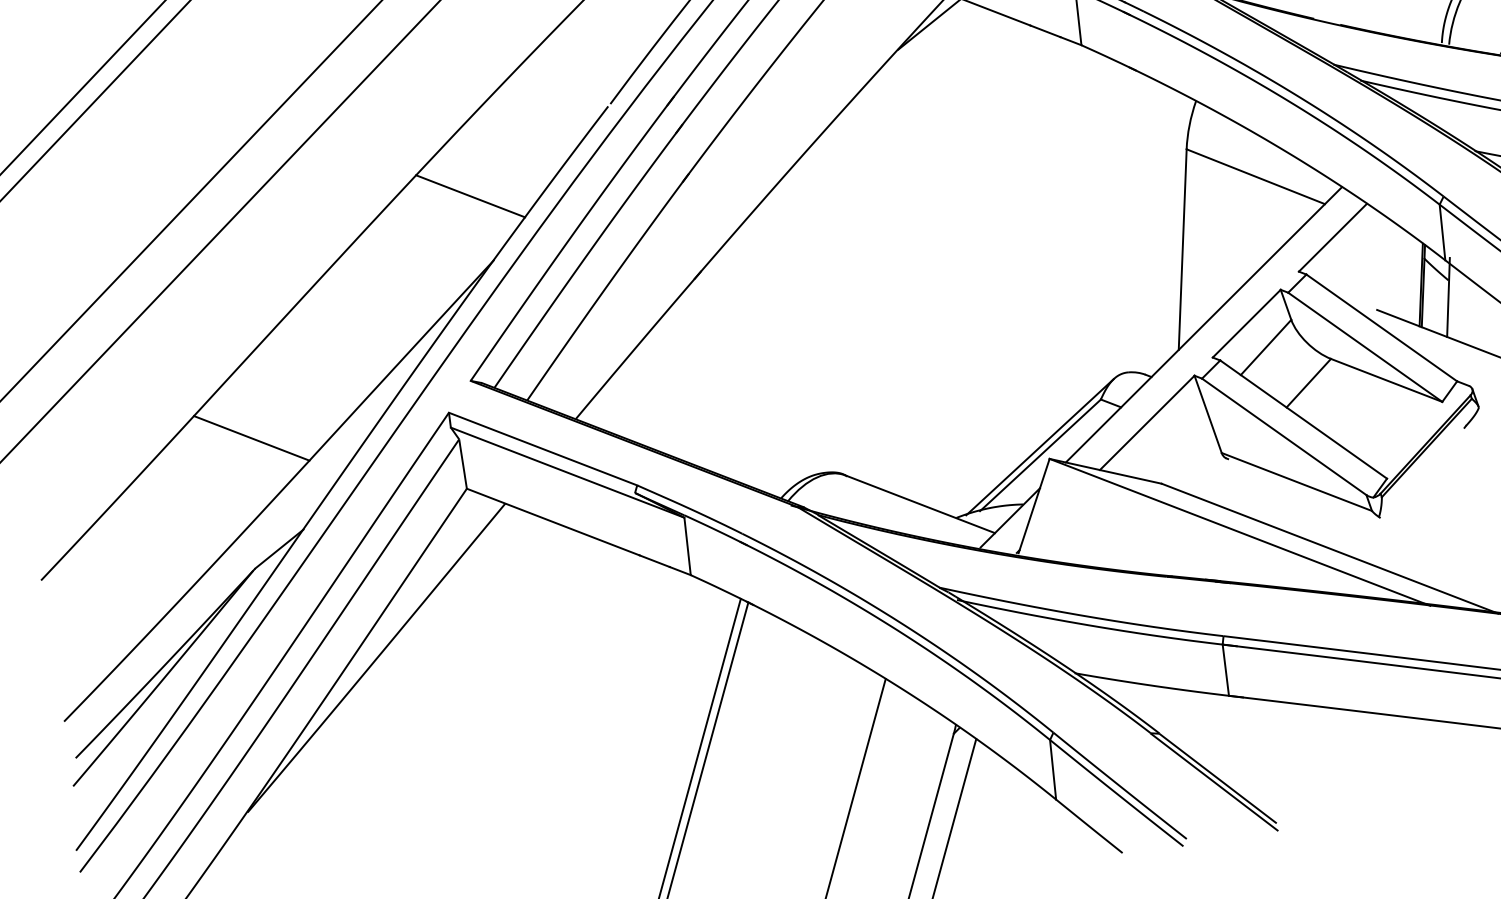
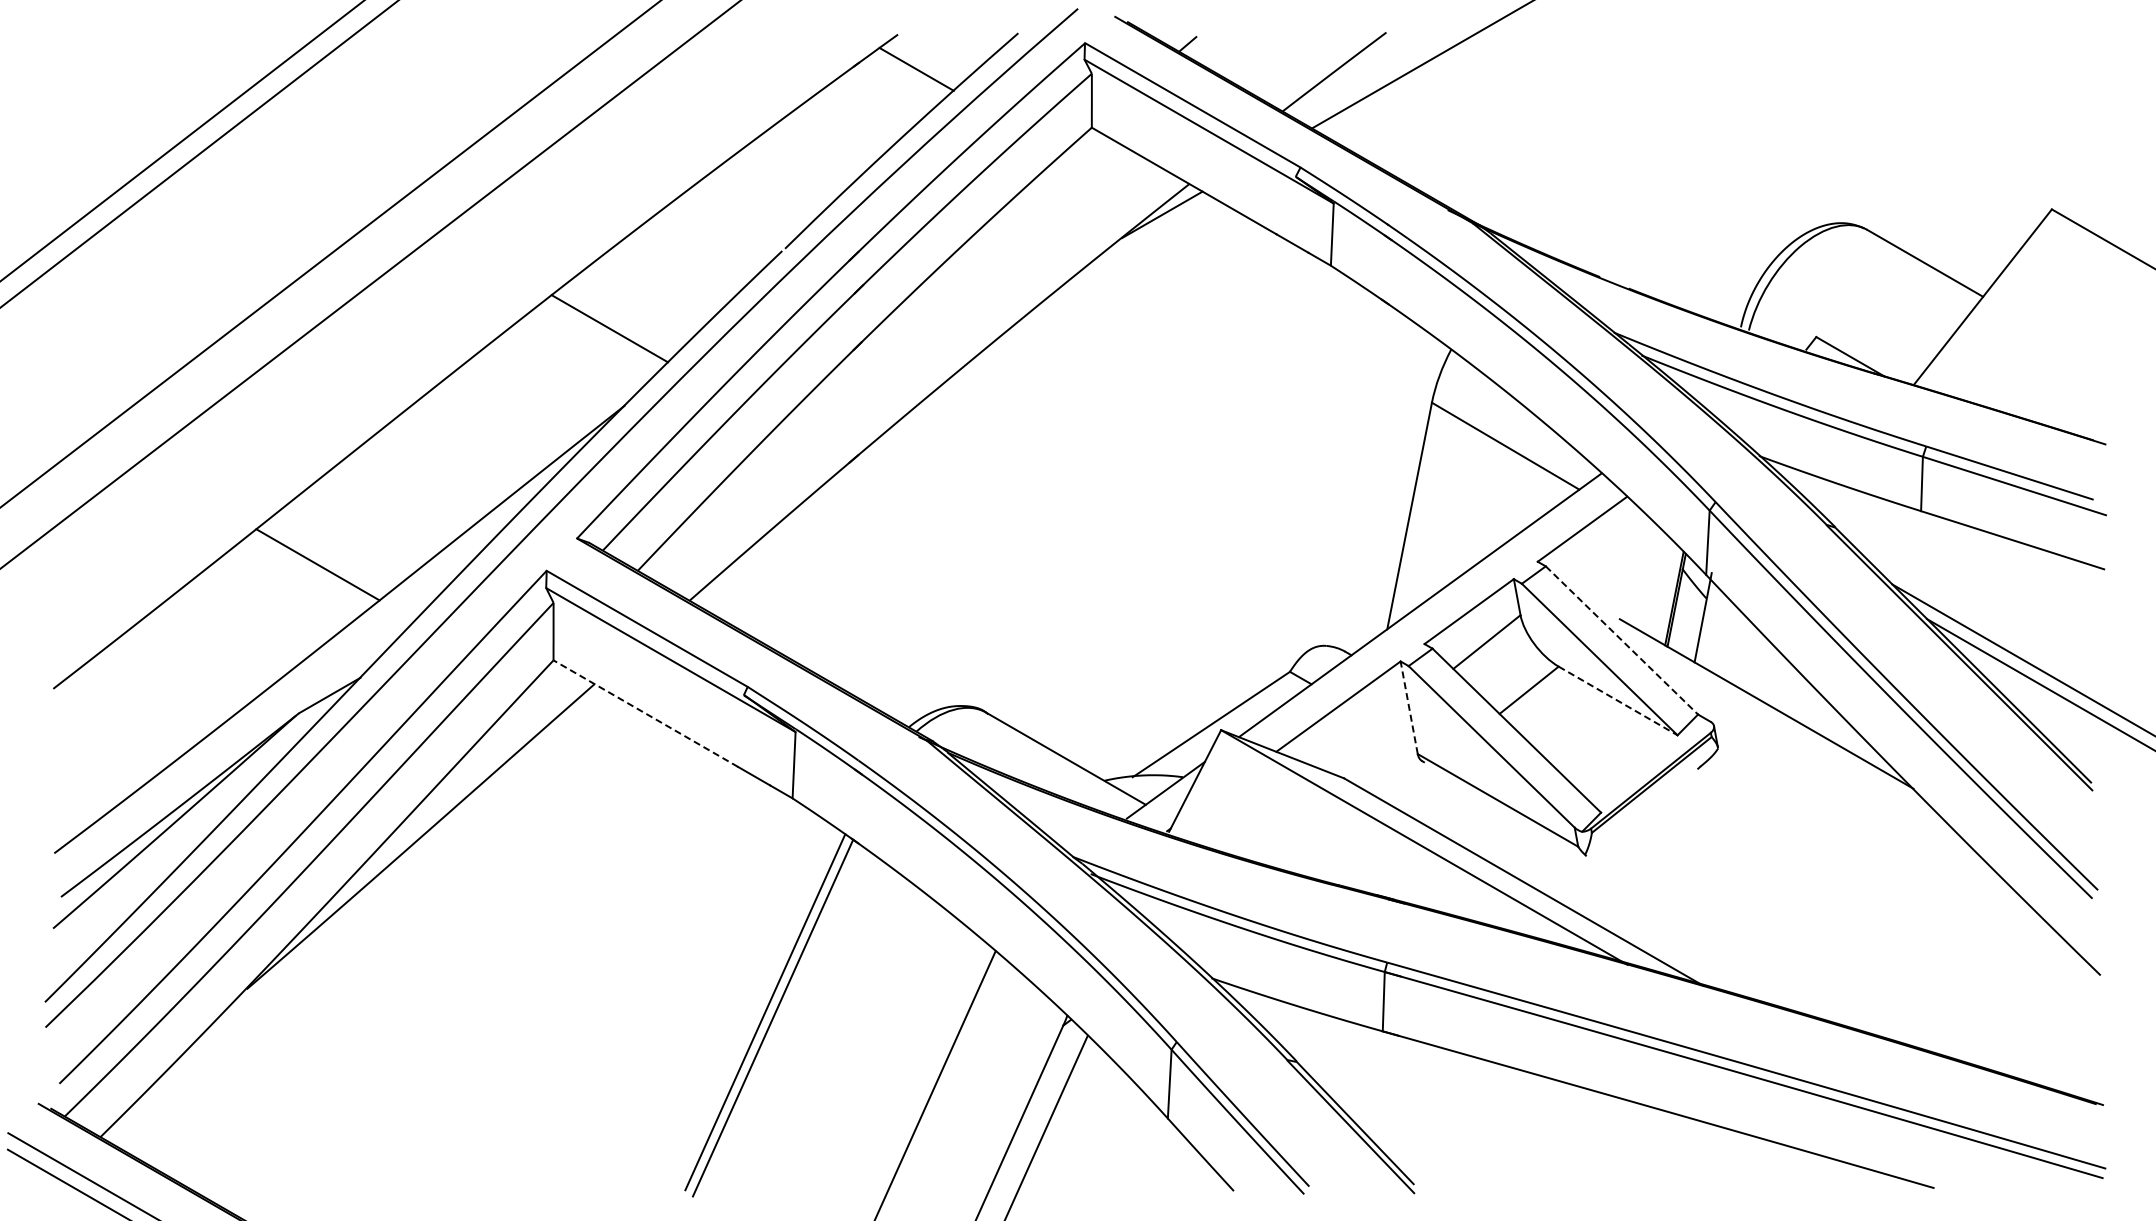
line: (1382, 327) -> (1622, 640), solid -> dashed
line: (1386, 379) -> (1618, 700), solid -> dashed
line: (1208, 414) -> (1409, 707), solid -> dashed
line: (1040, 446) -> (1212, 714), removed
line: (553, 521) -> (645, 713), solid -> dashed

